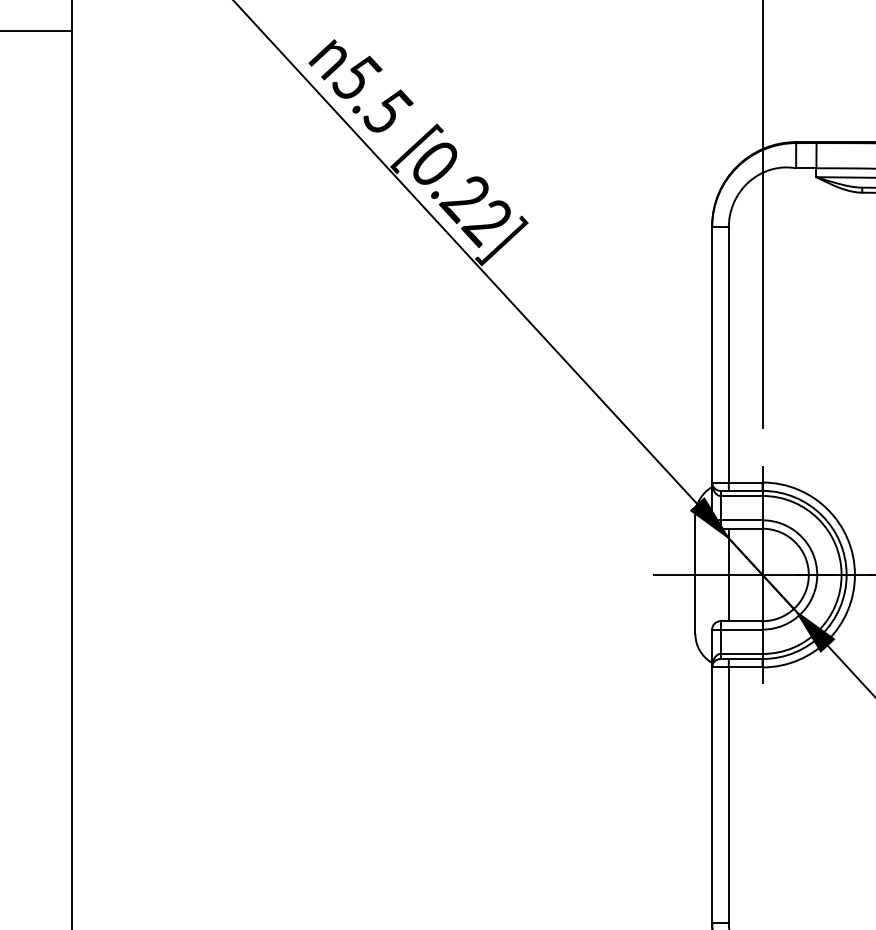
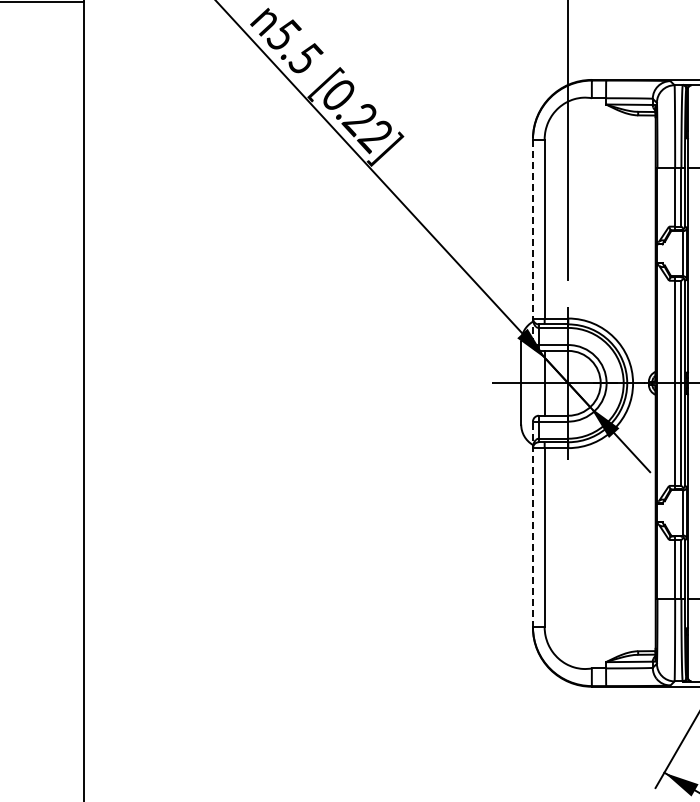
line: (711, 372) -> (532, 241), solid -> dashed
line: (711, 776) -> (532, 524), solid -> dashed

